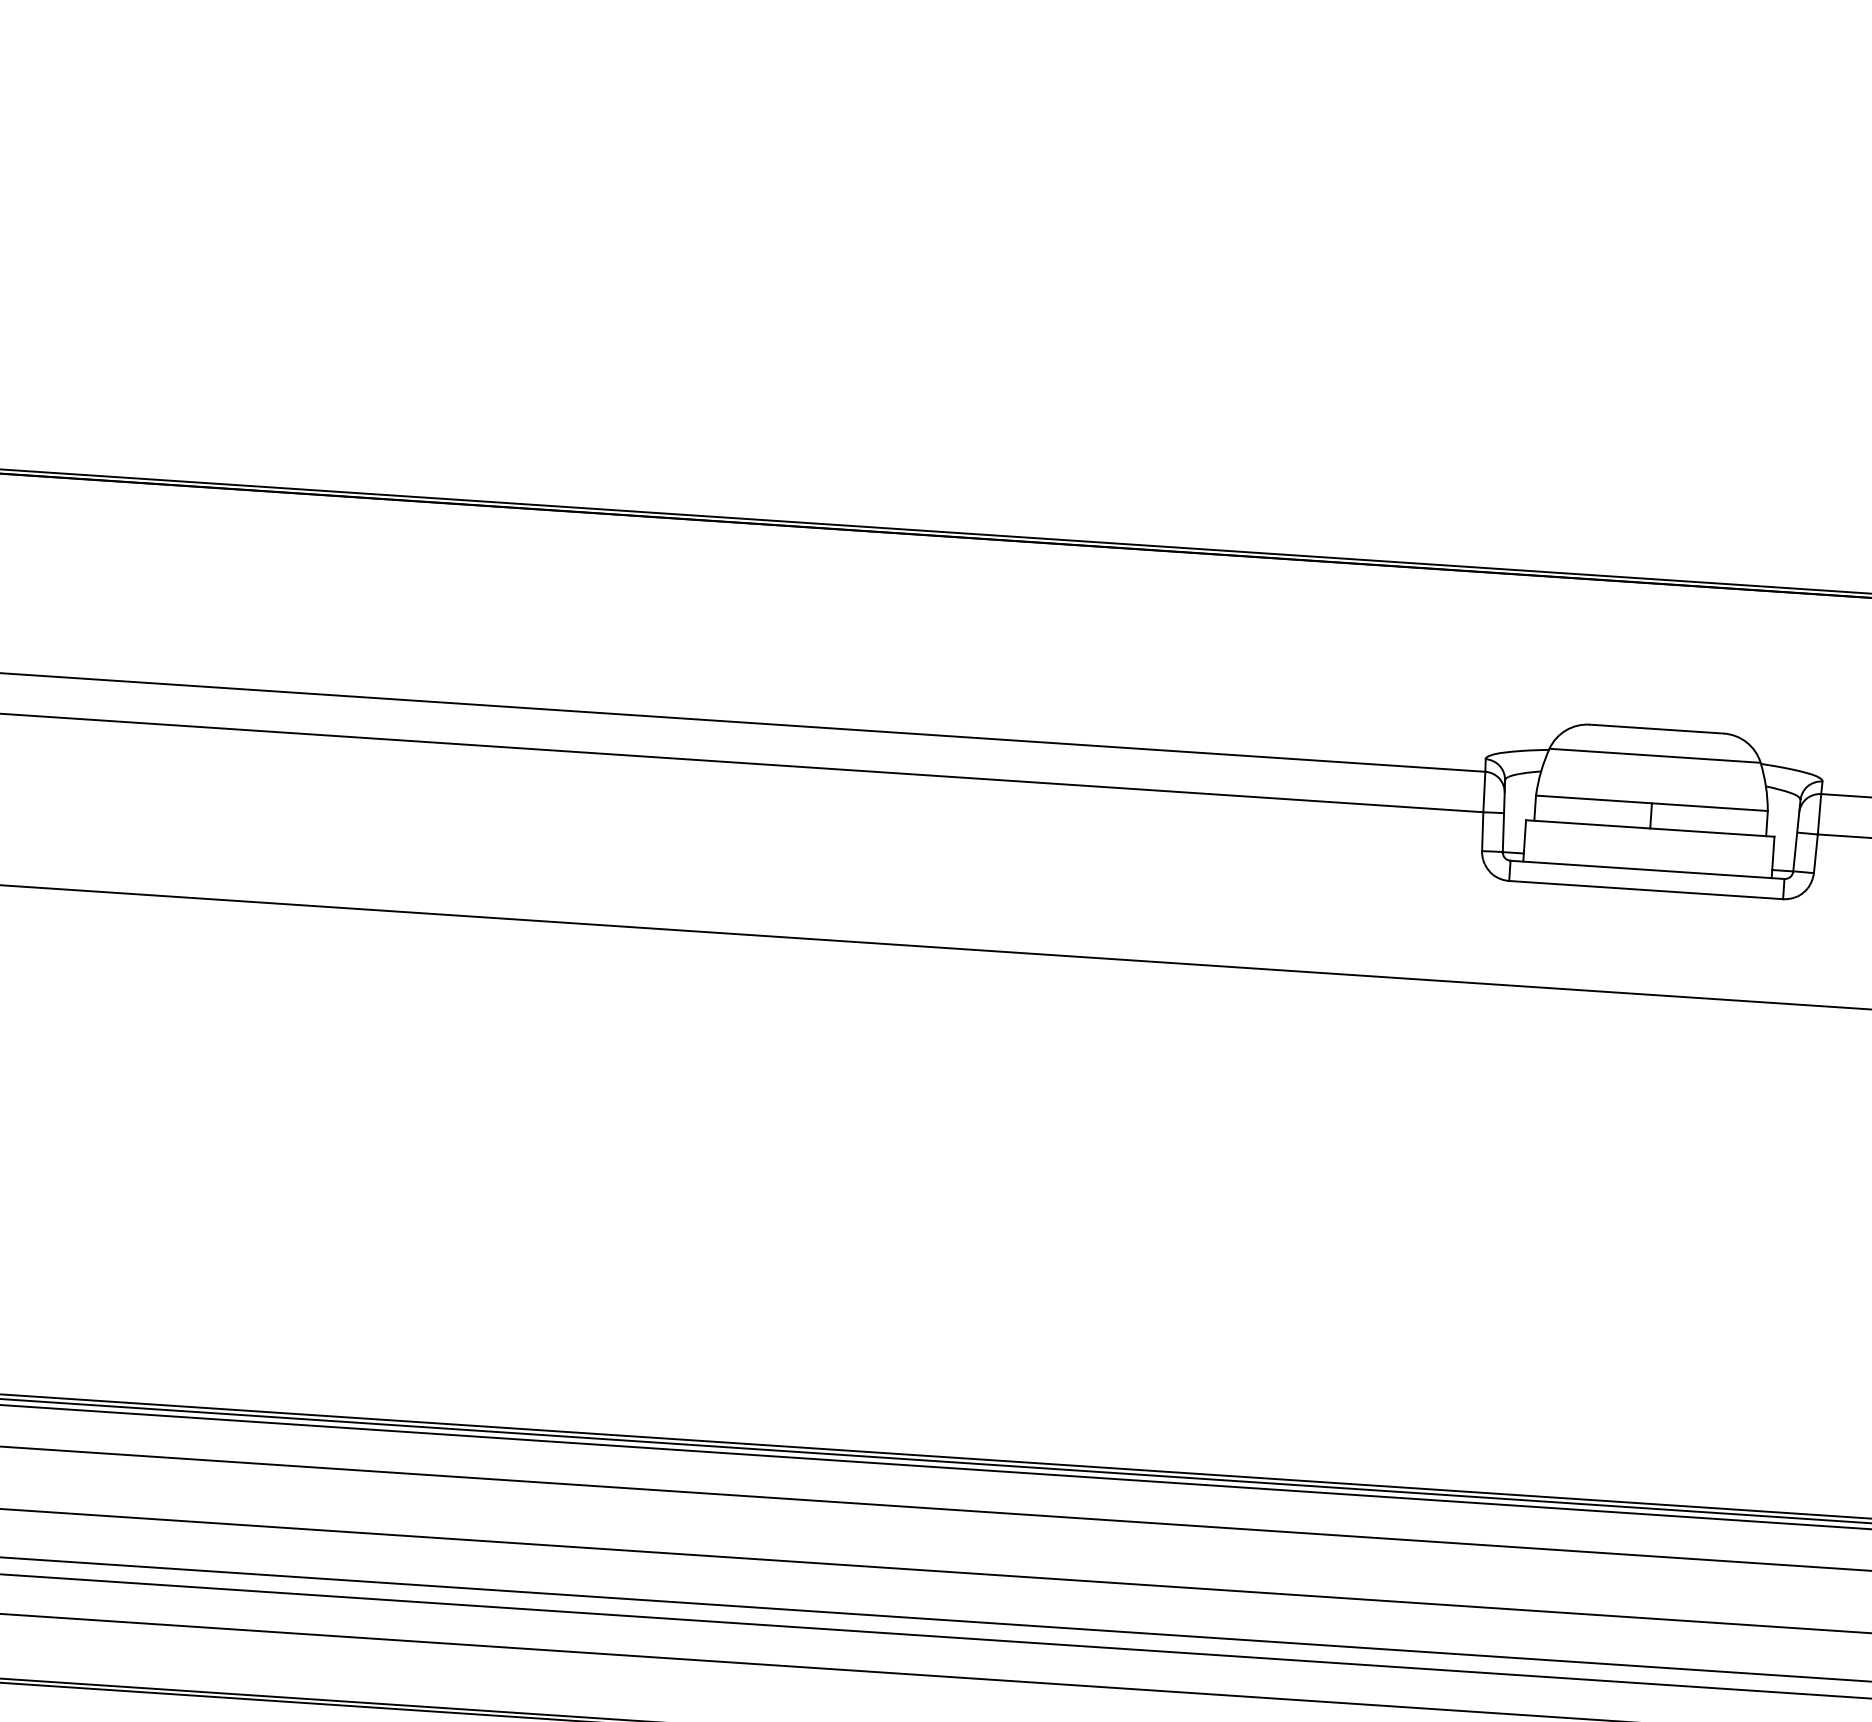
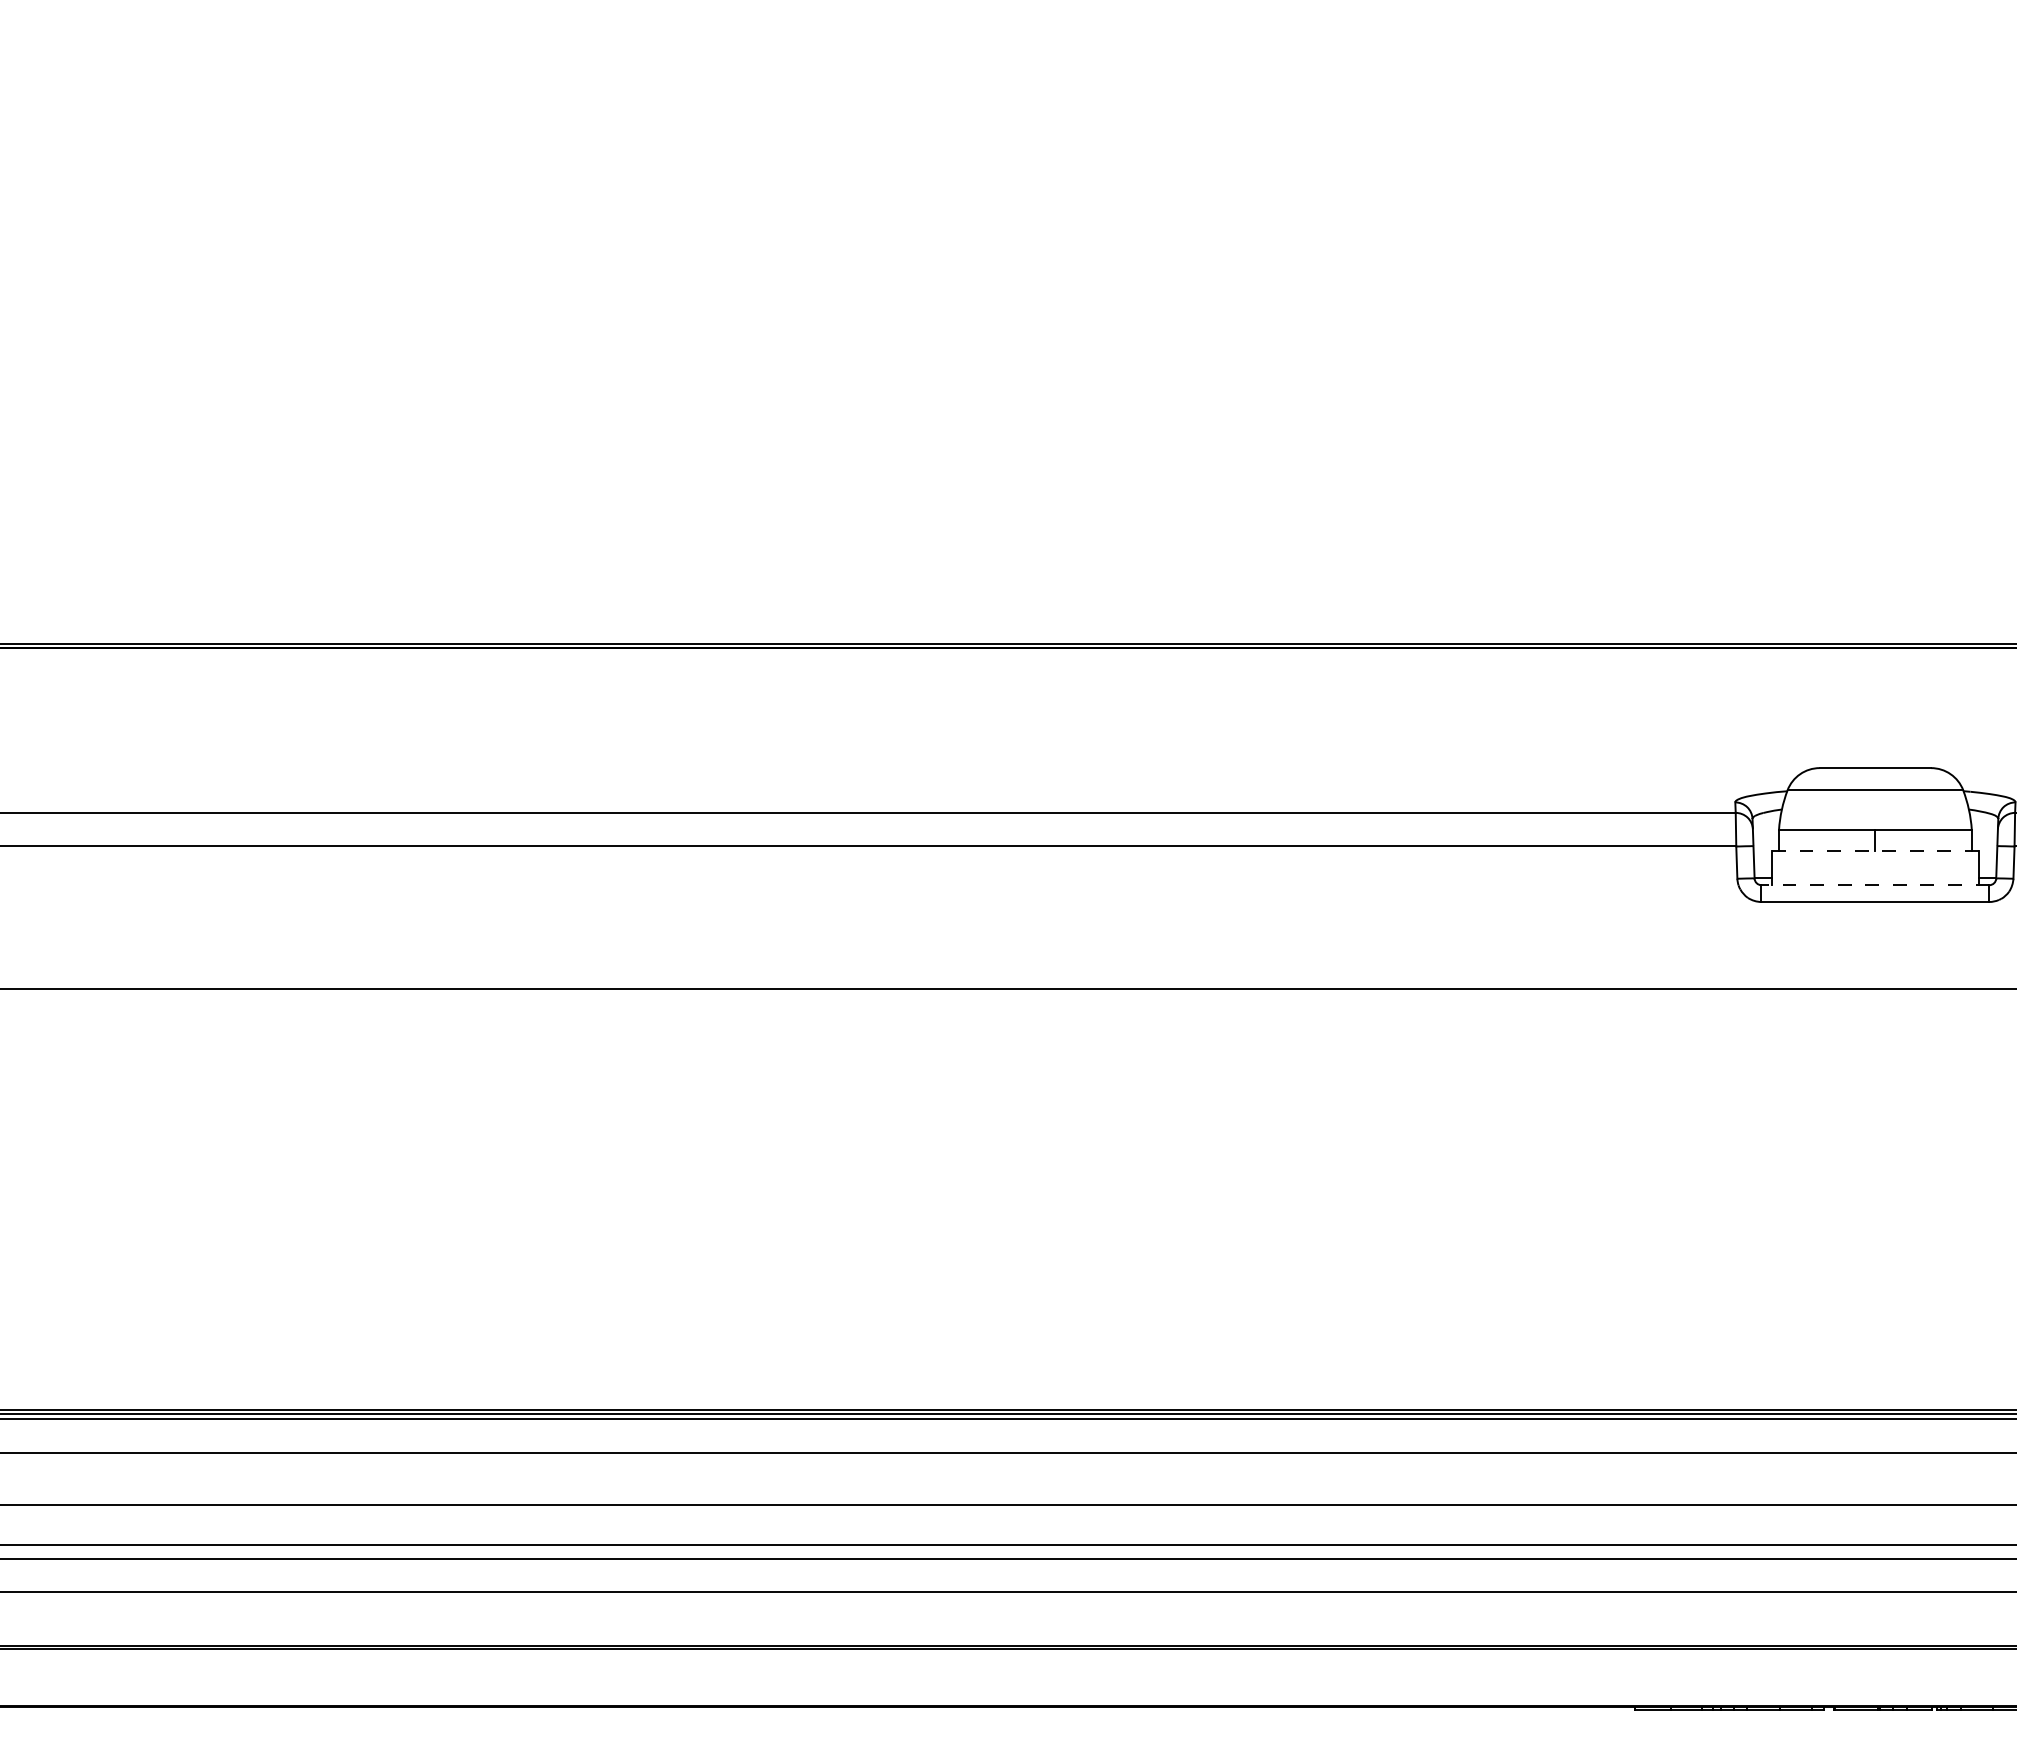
line: (1649, 828) -> (1874, 850), solid -> dashed
line: (1647, 870) -> (1875, 885), solid -> dashed

